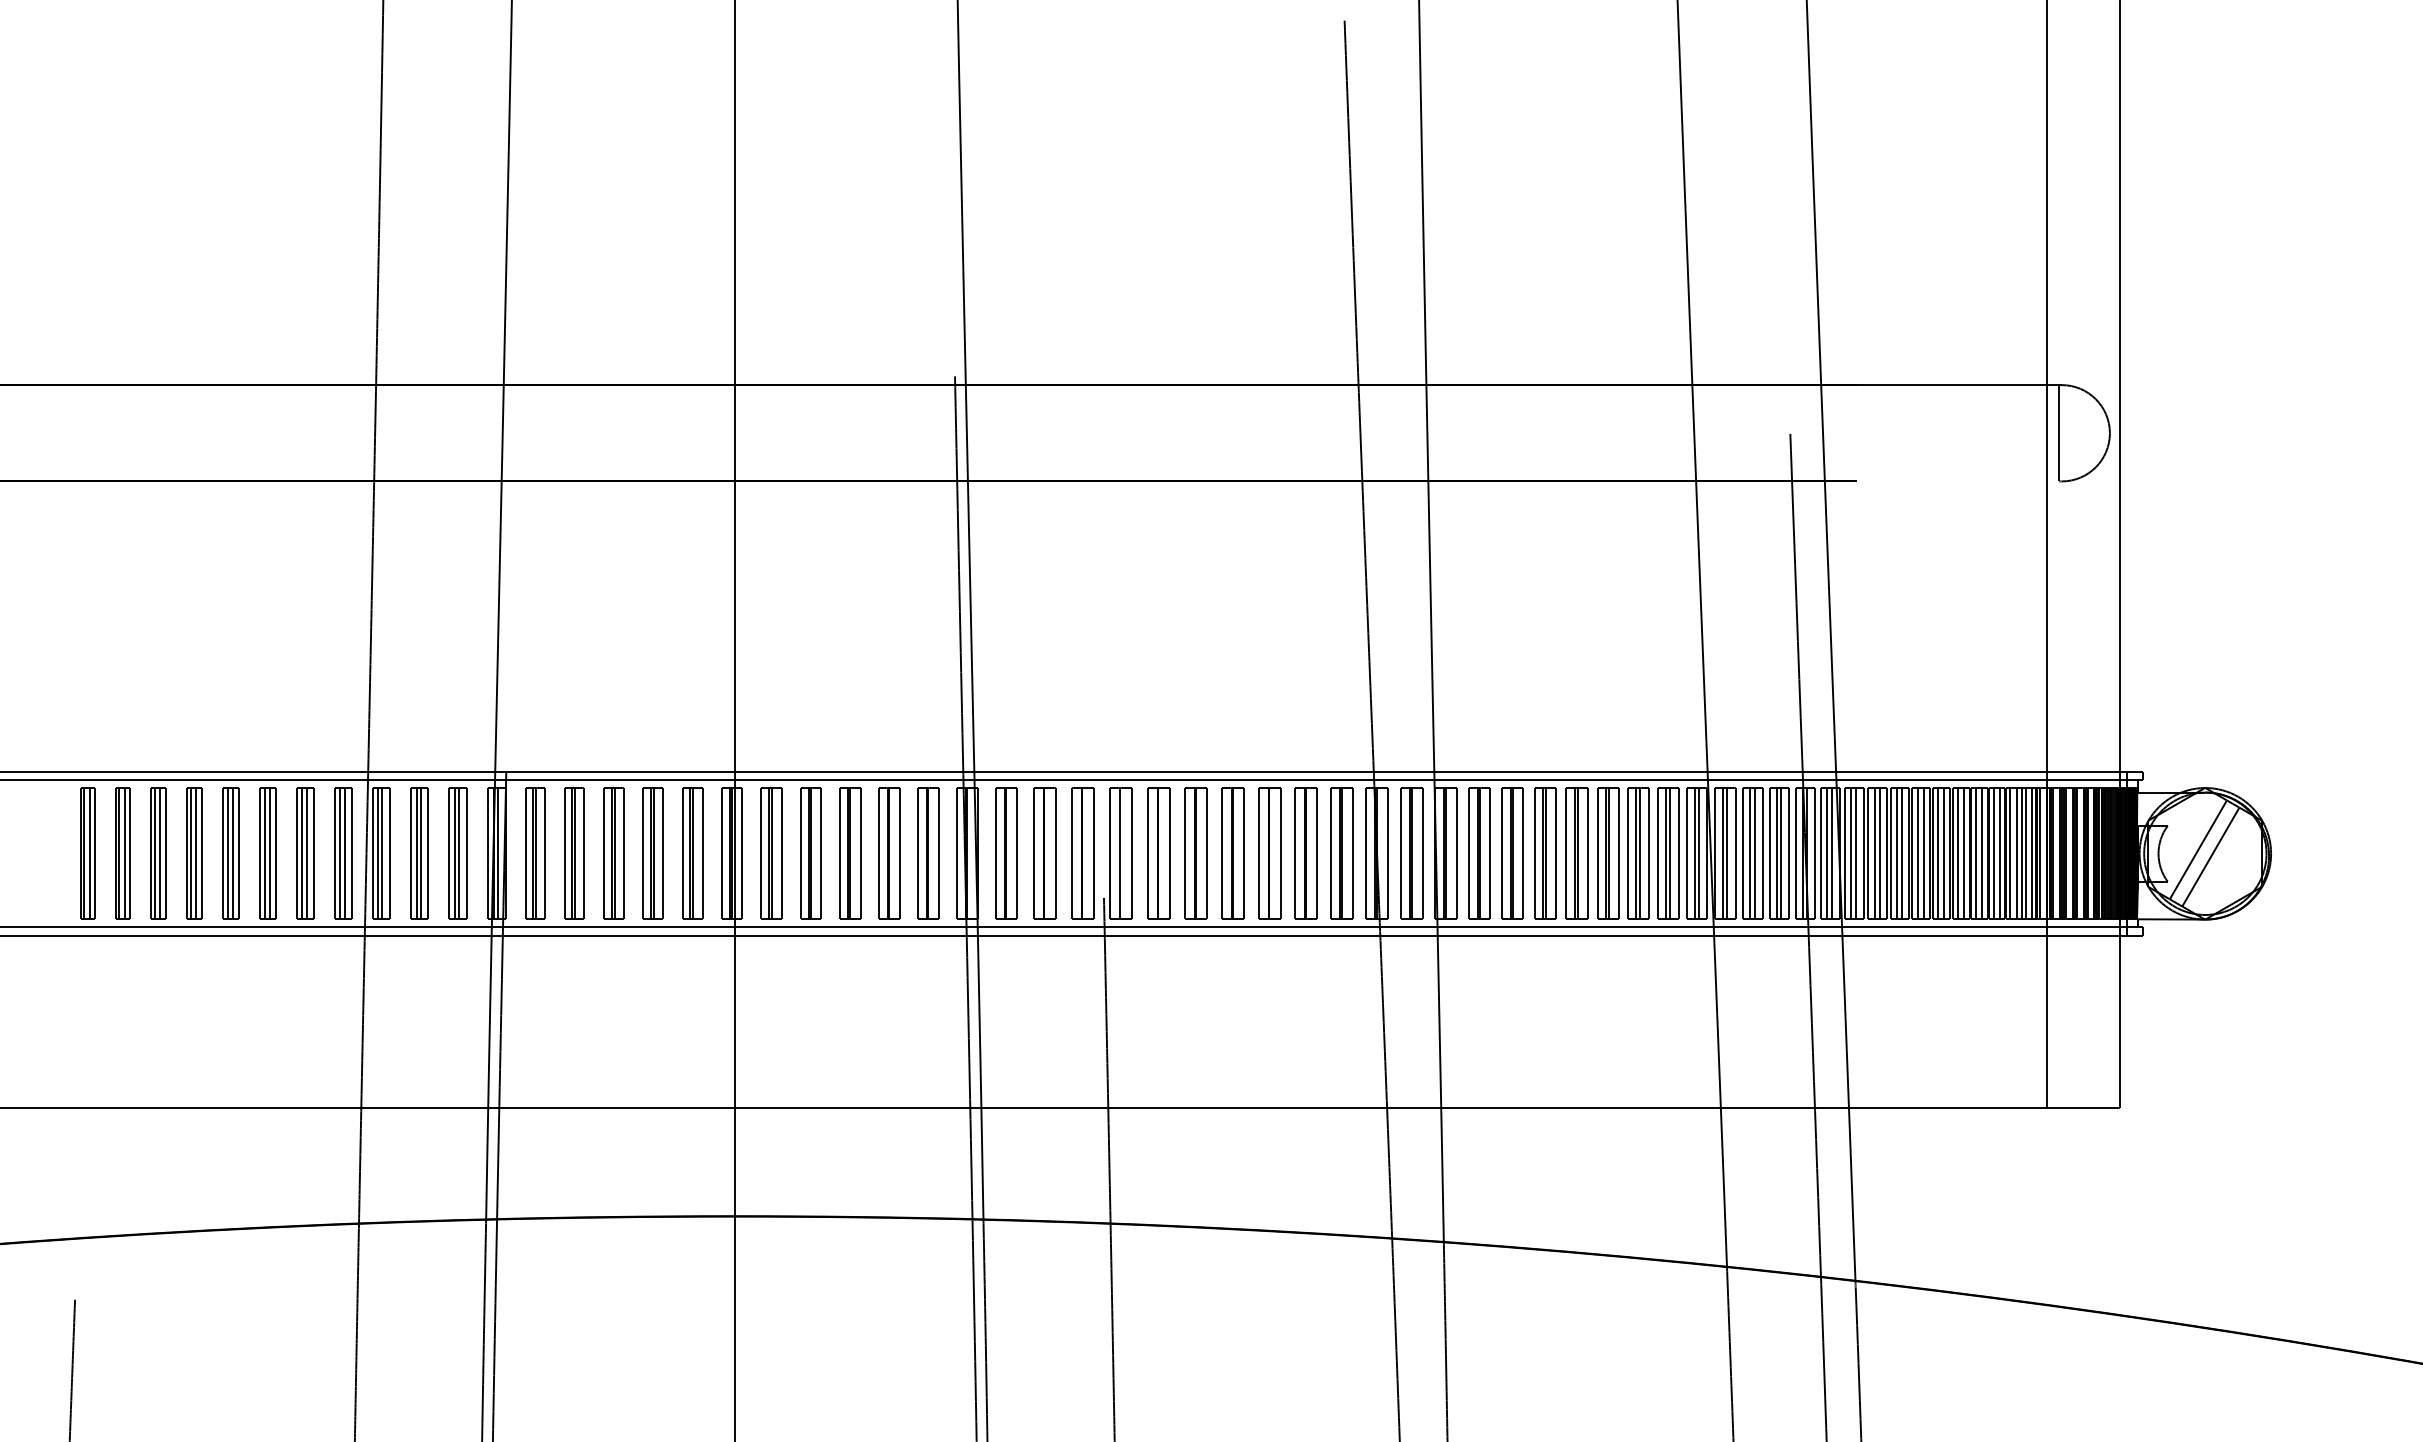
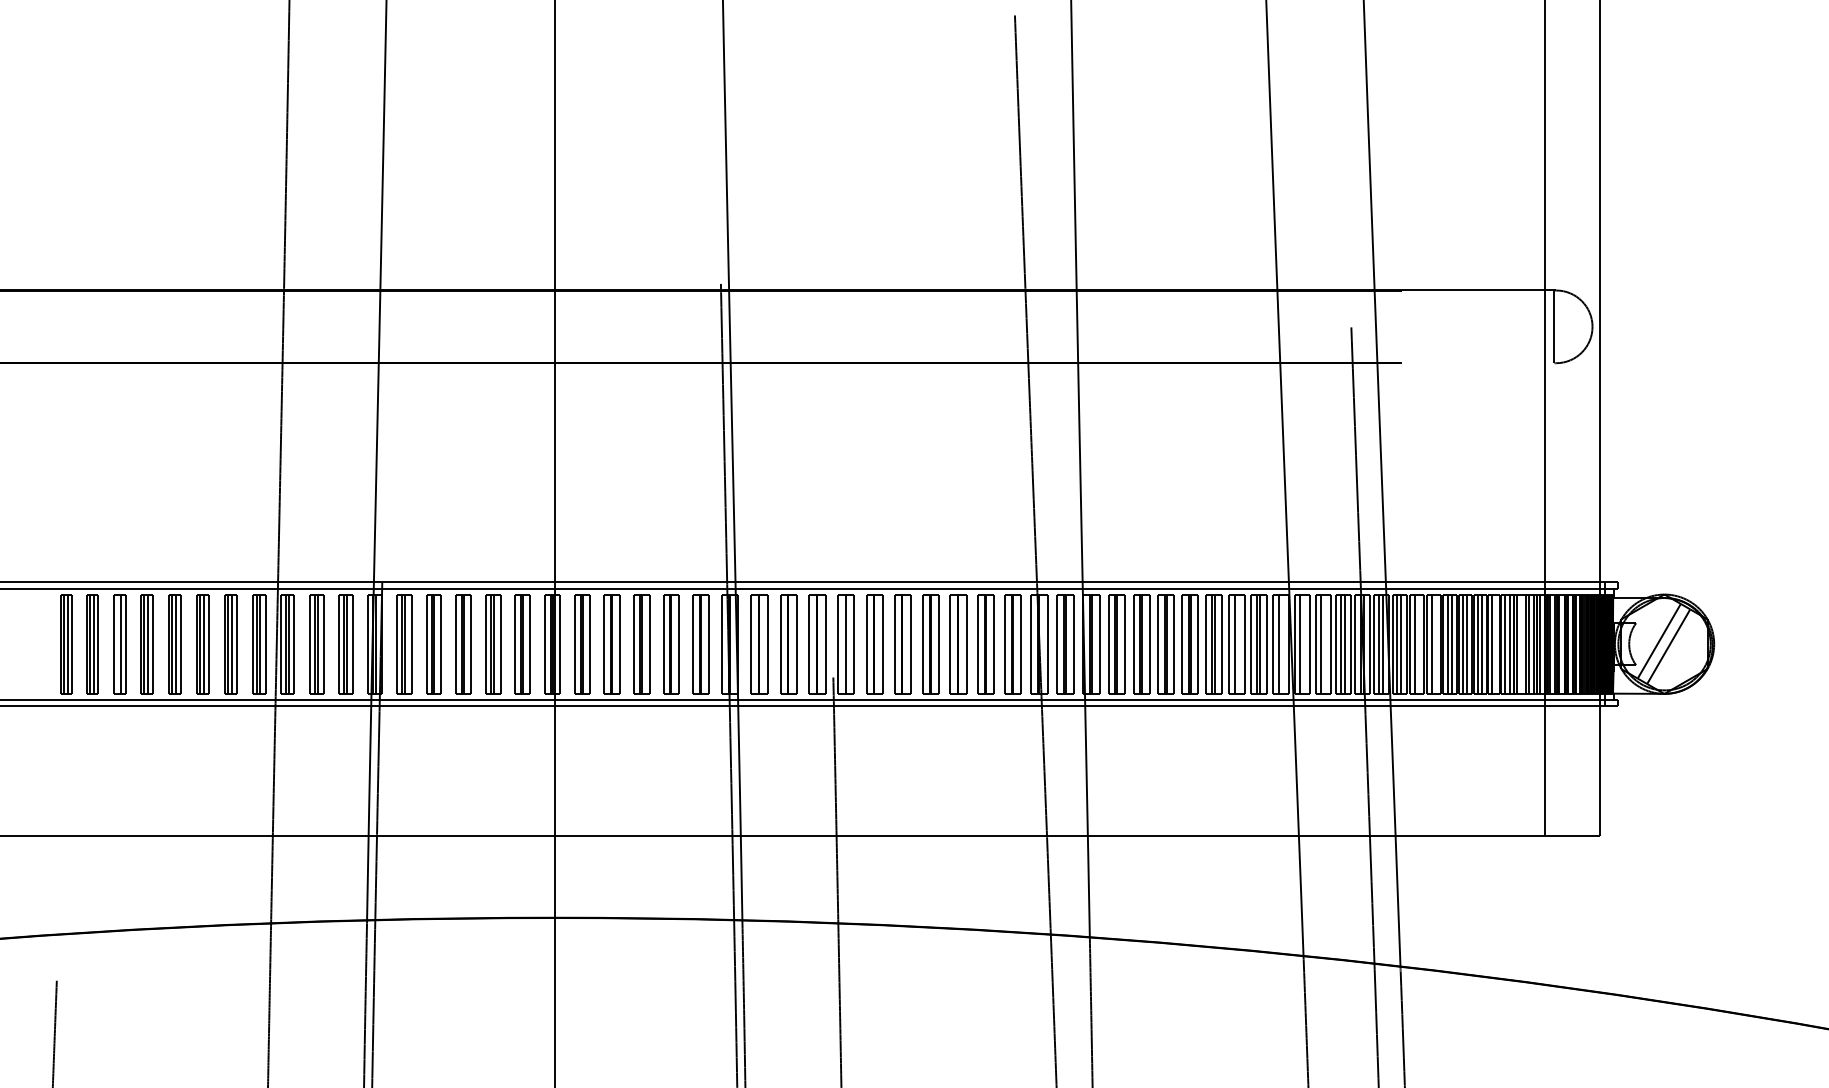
line: (154, 853) -> (116, 643), removed
line: (1639, 853) -> (1237, 643), removed
line: (1698, 853) -> (1282, 643), removed
line: (1726, 853) -> (1303, 643), removed
line: (1754, 853) -> (1324, 643), removed
line: (1879, 853) -> (1418, 643), removed
line: (1902, 853) -> (1435, 643), removed
line: (1982, 853) -> (1496, 643), removed
line: (2016, 853) -> (1522, 643), removed

